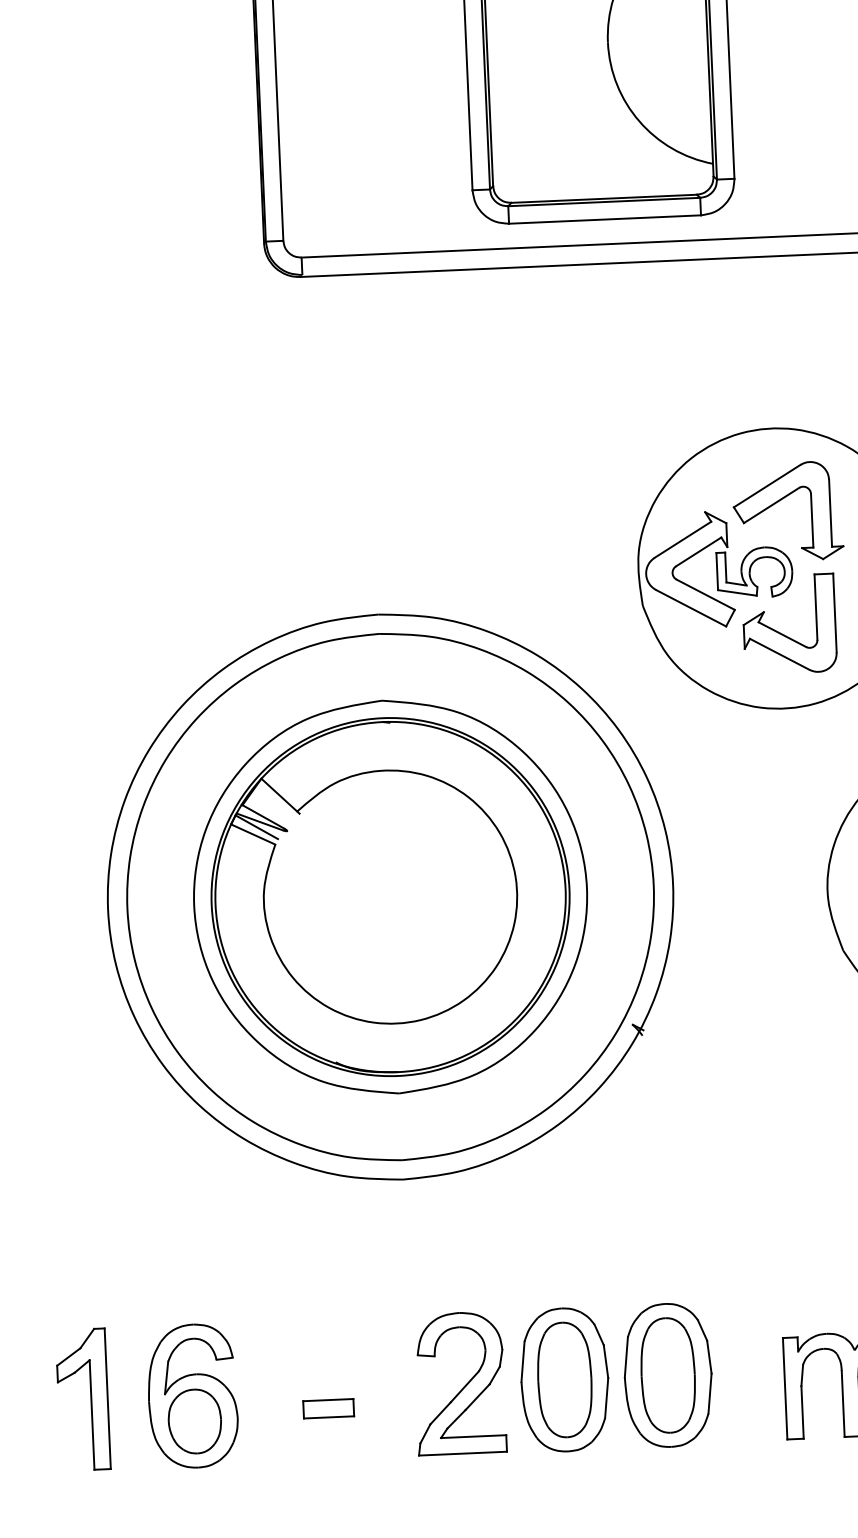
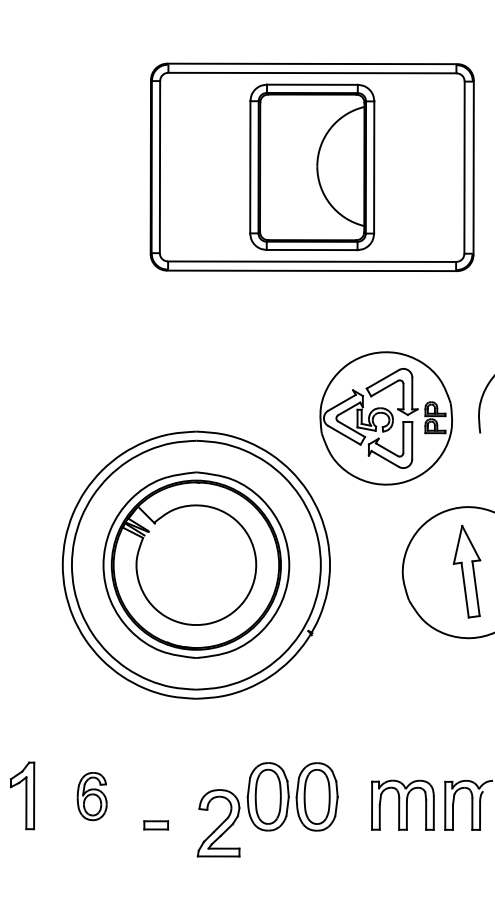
part: (459, 1383) -> (218, 823), moved
part: (190, 1396) -> (91, 796), size x0.7
part: (83, 1398) -> (22, 795), moved
part: (327, 1409) -> (155, 825), moved

